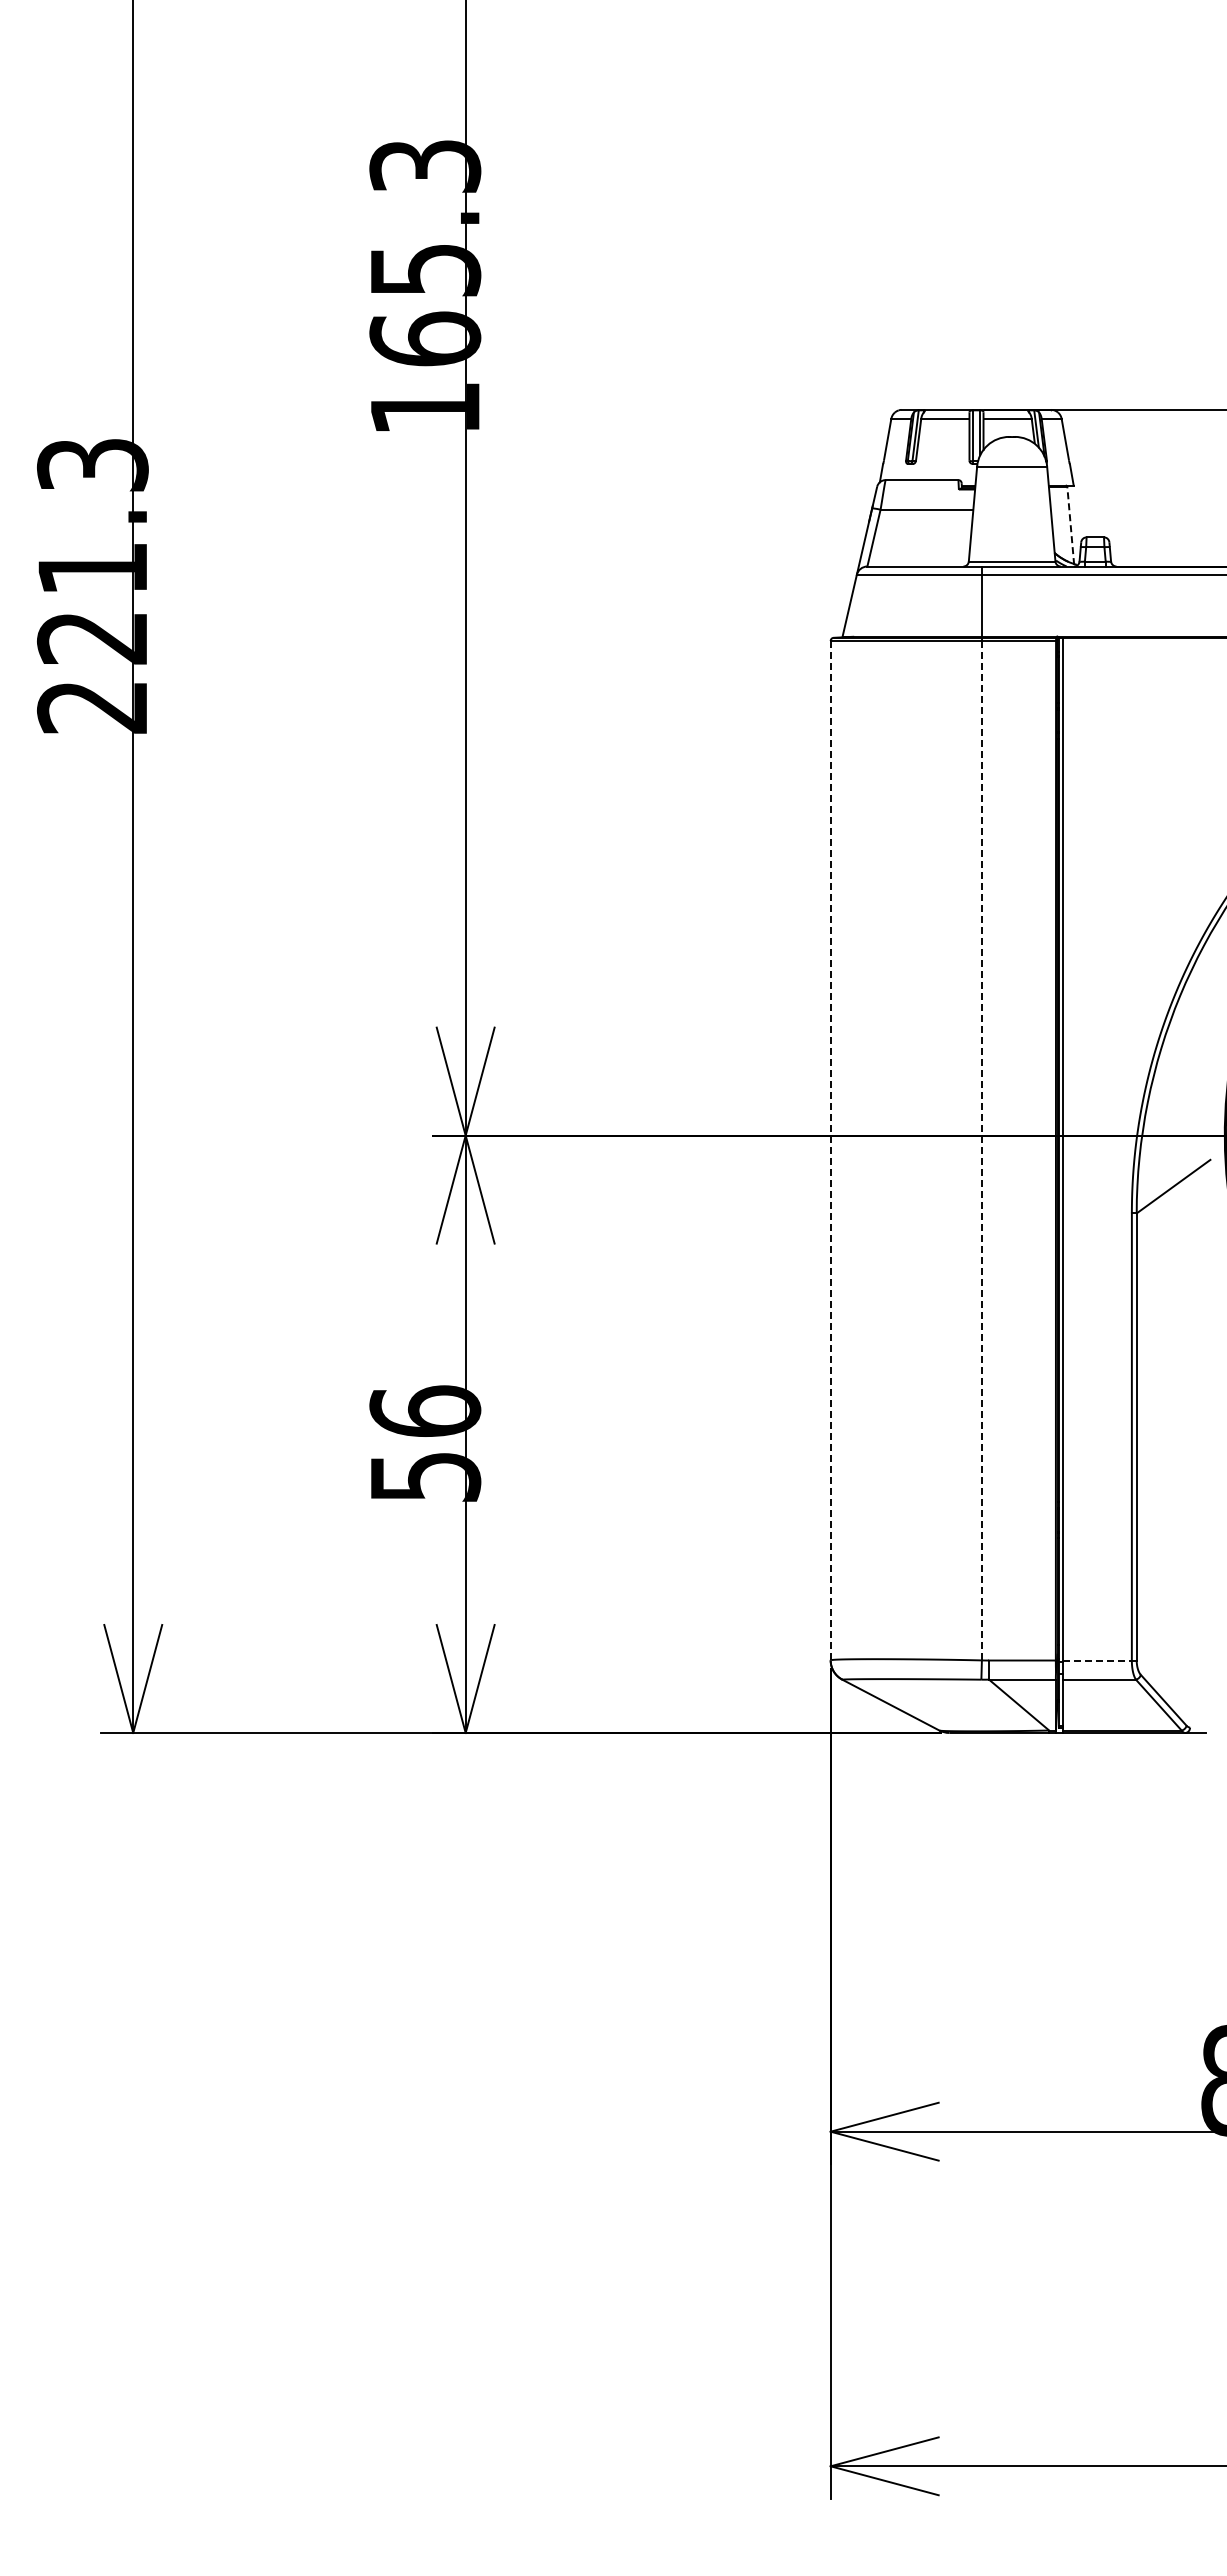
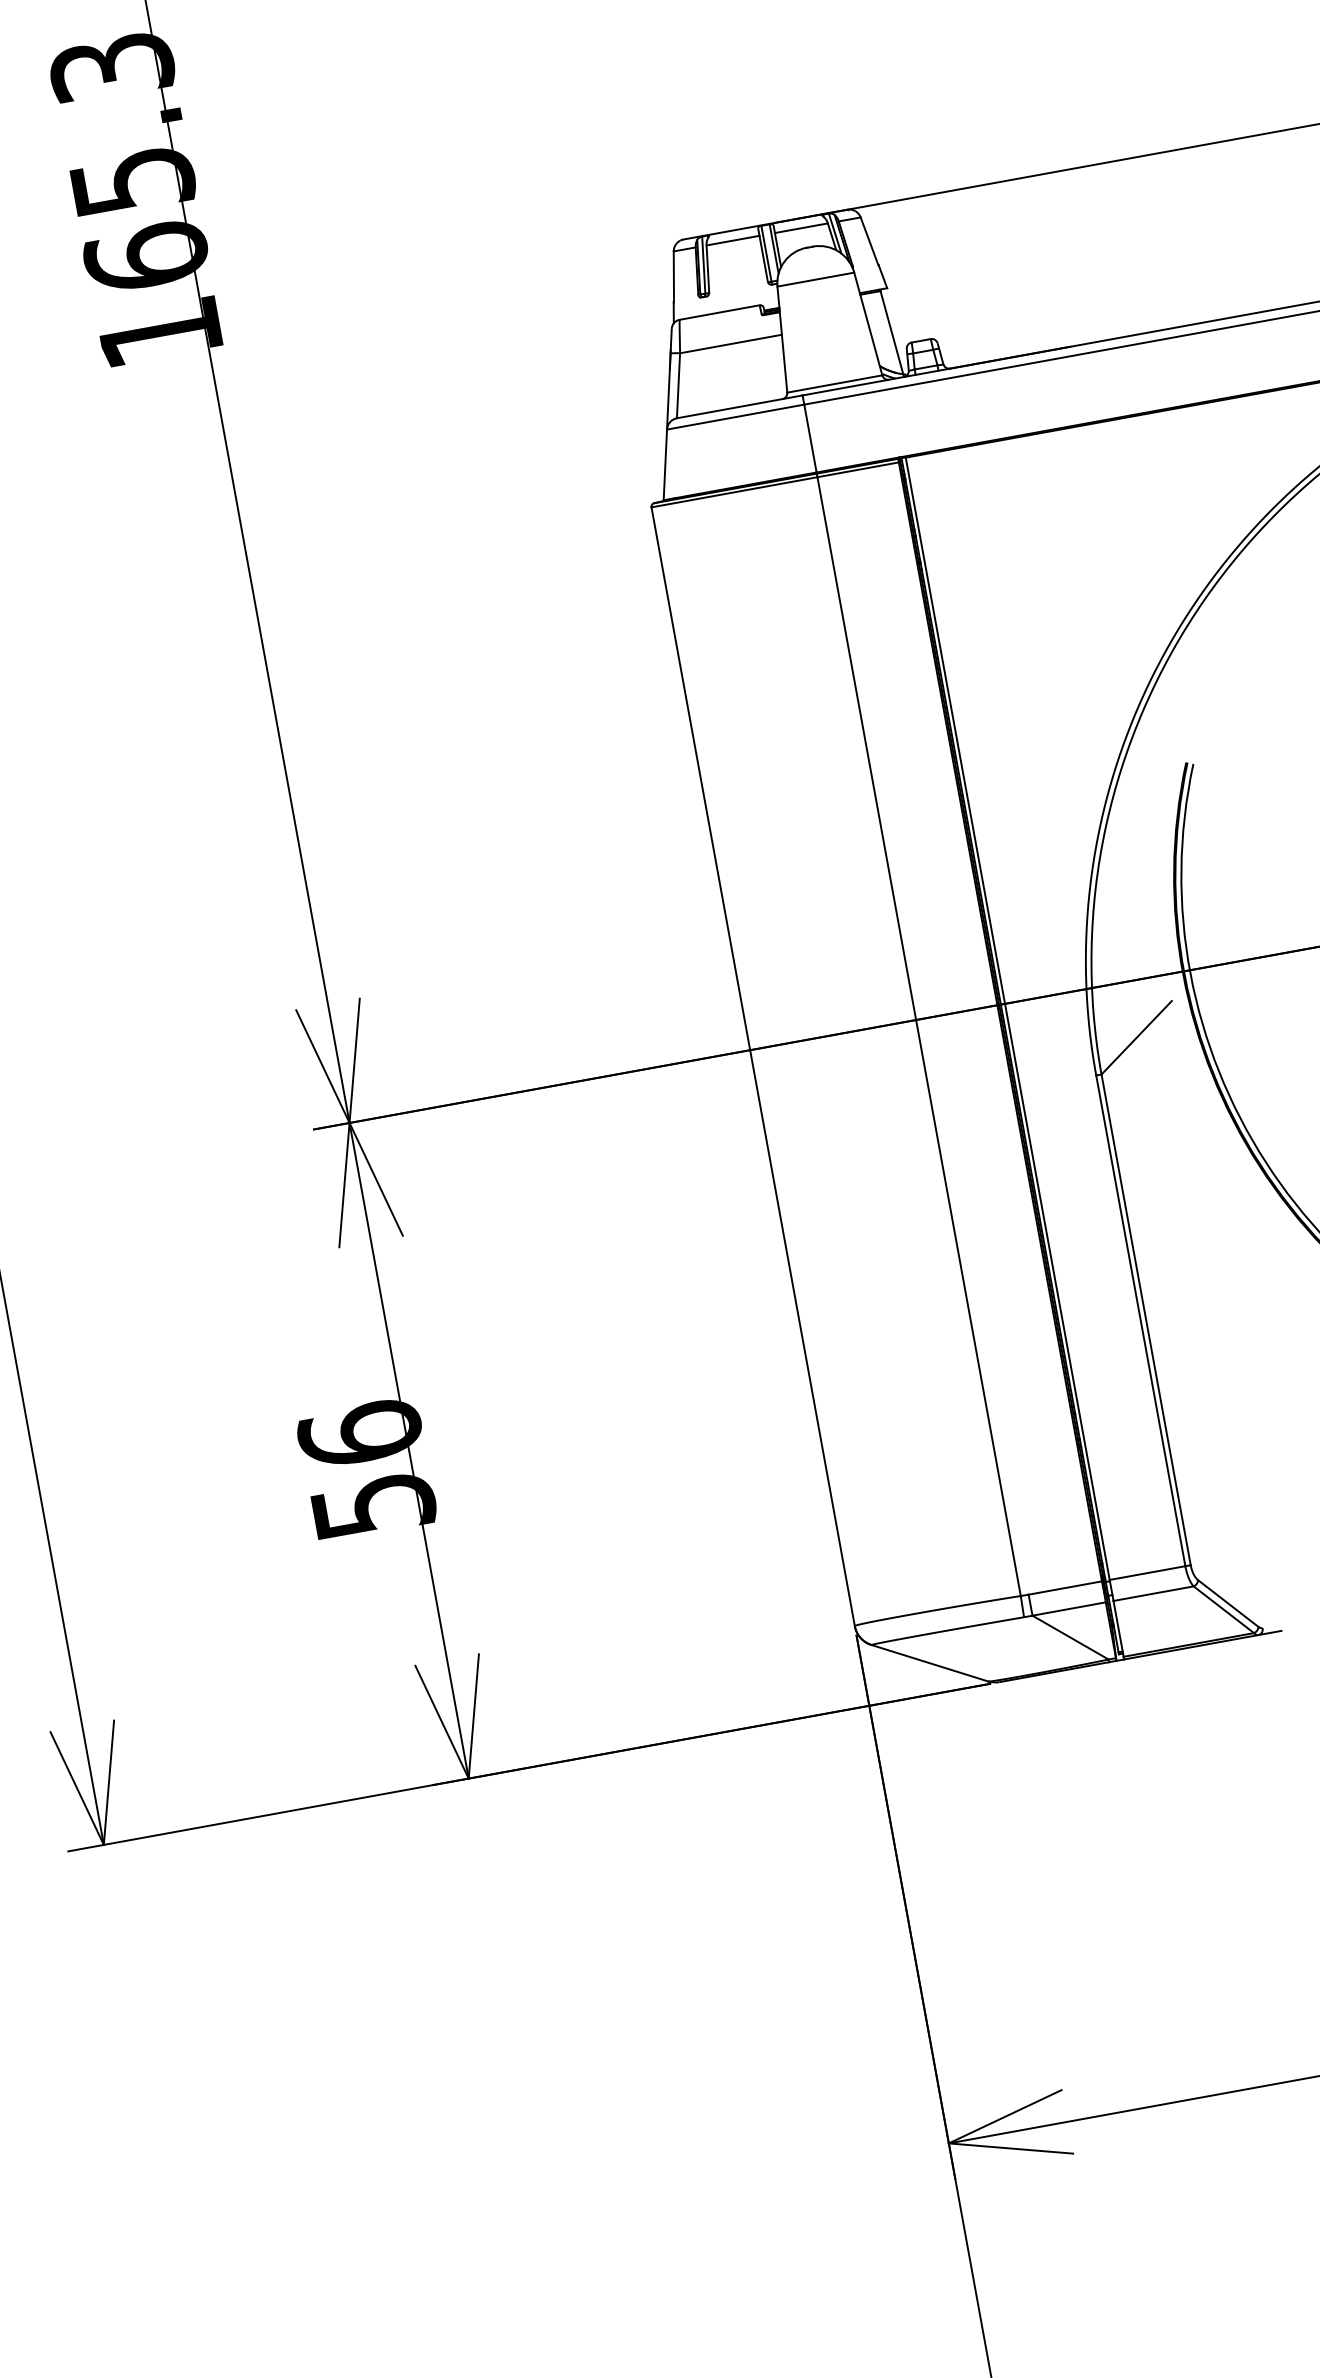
line: (1070, 525) -> (891, 332), dashed -> solid
line: (830, 1150) -> (752, 1066), dashed -> solid
line: (981, 1150) -> (918, 1036), dashed -> solid
line: (1097, 1660) -> (1147, 1573), dashed -> solid

